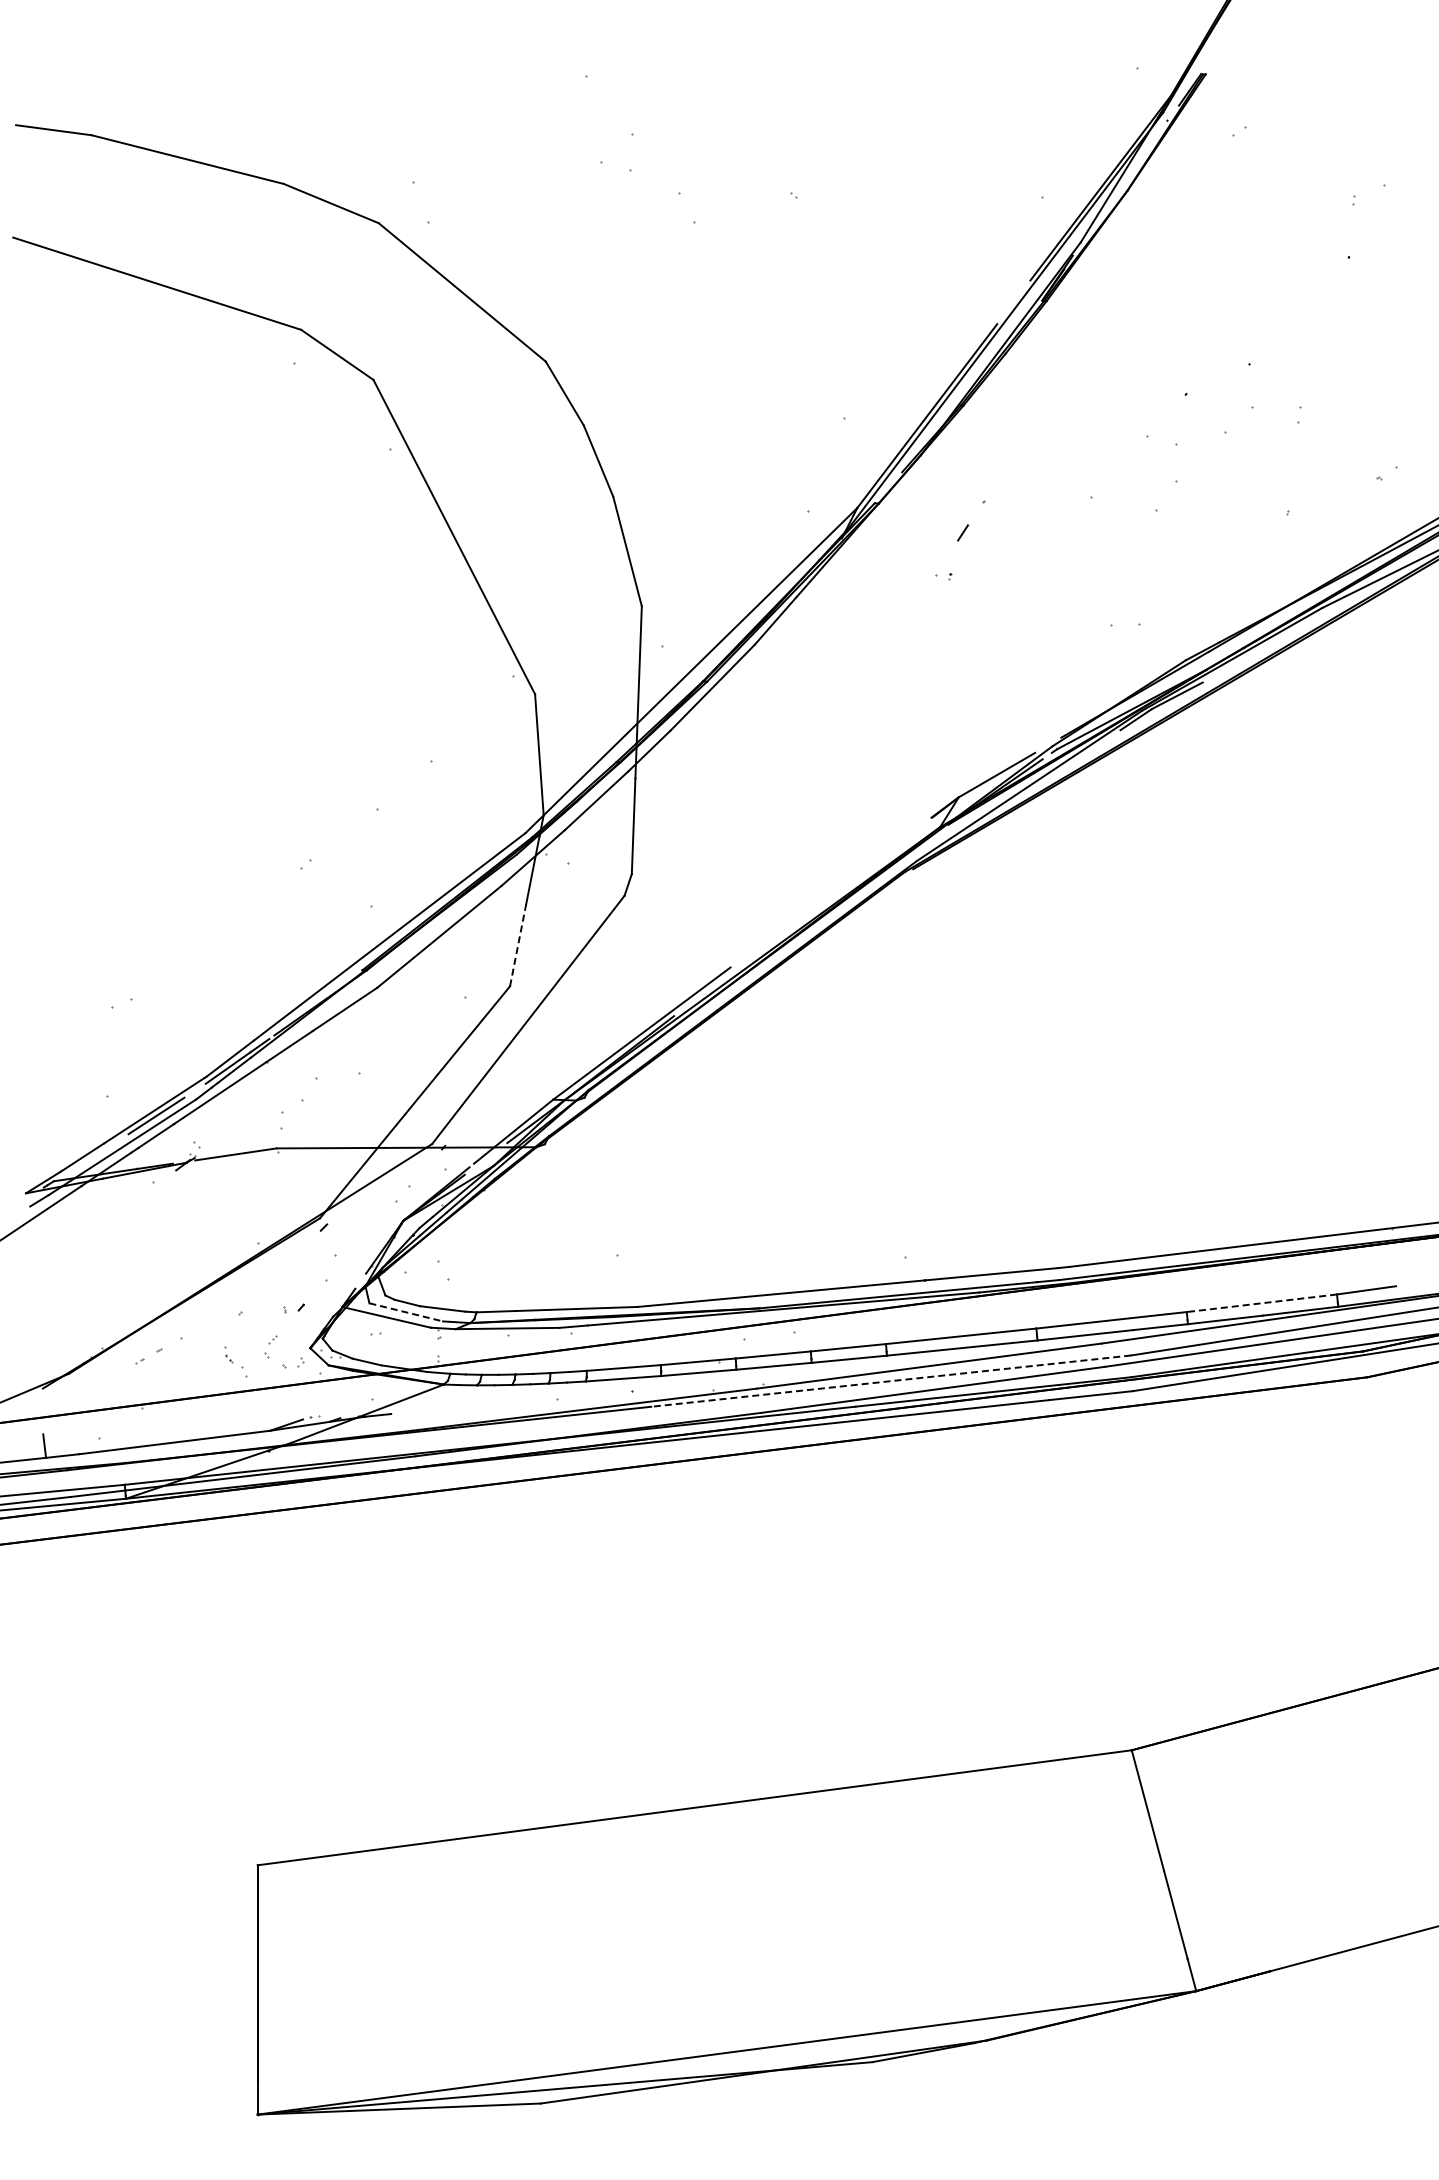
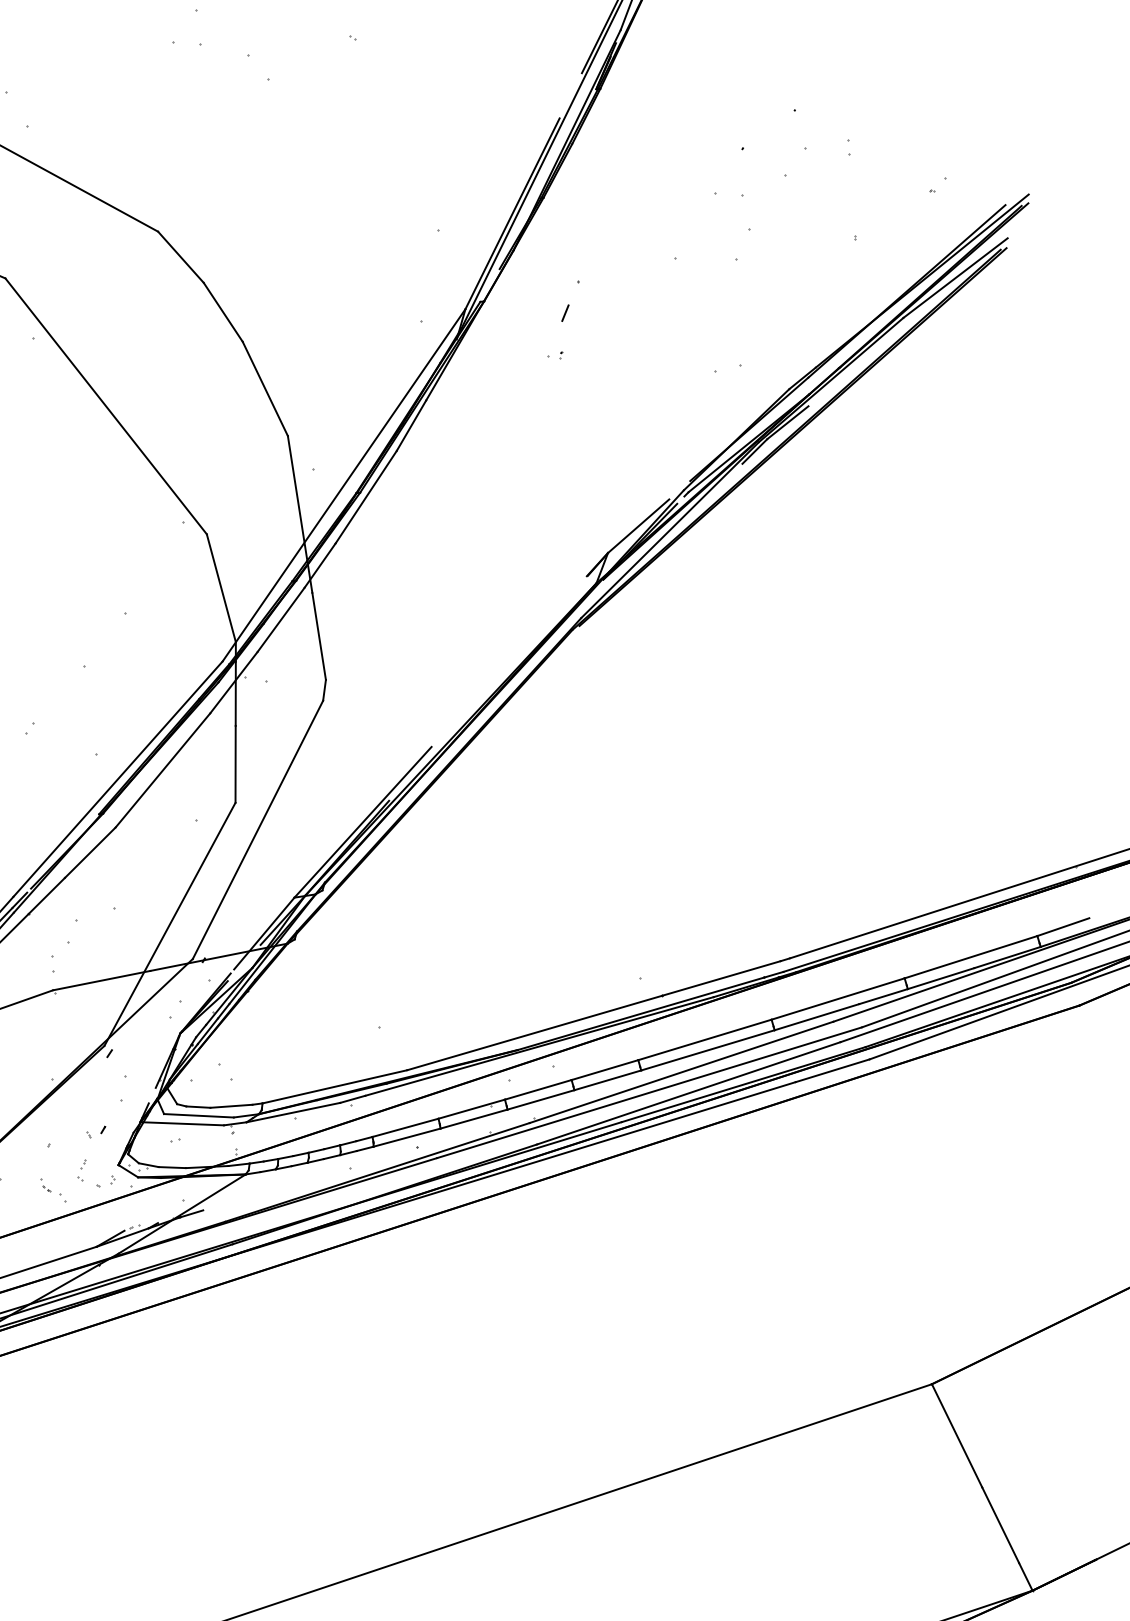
line: (518, 945) -> (235, 764), dashed -> solid
line: (1261, 1303) -> (970, 957), dashed -> solid
line: (406, 1312) -> (199, 1115), dashed -> solid
line: (890, 1381) -> (648, 1093), dashed -> solid

